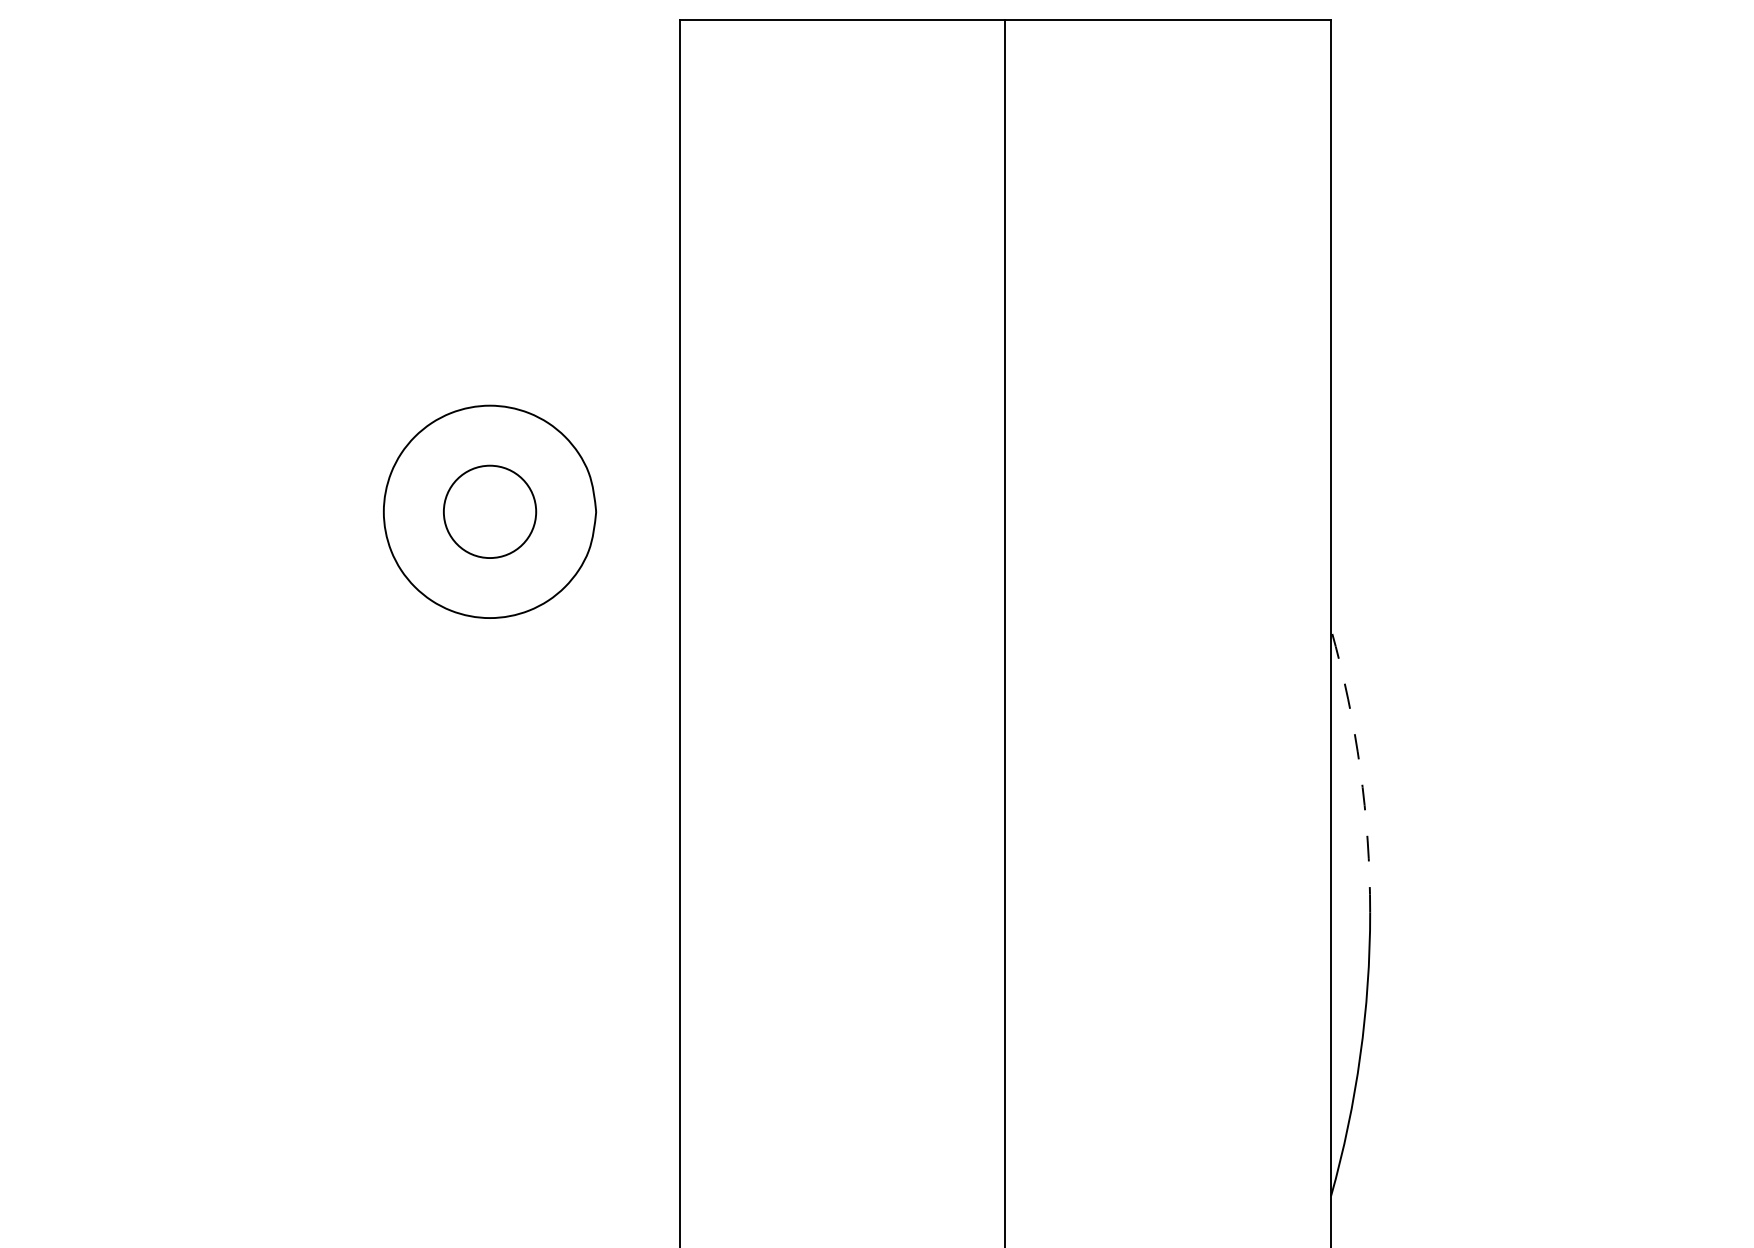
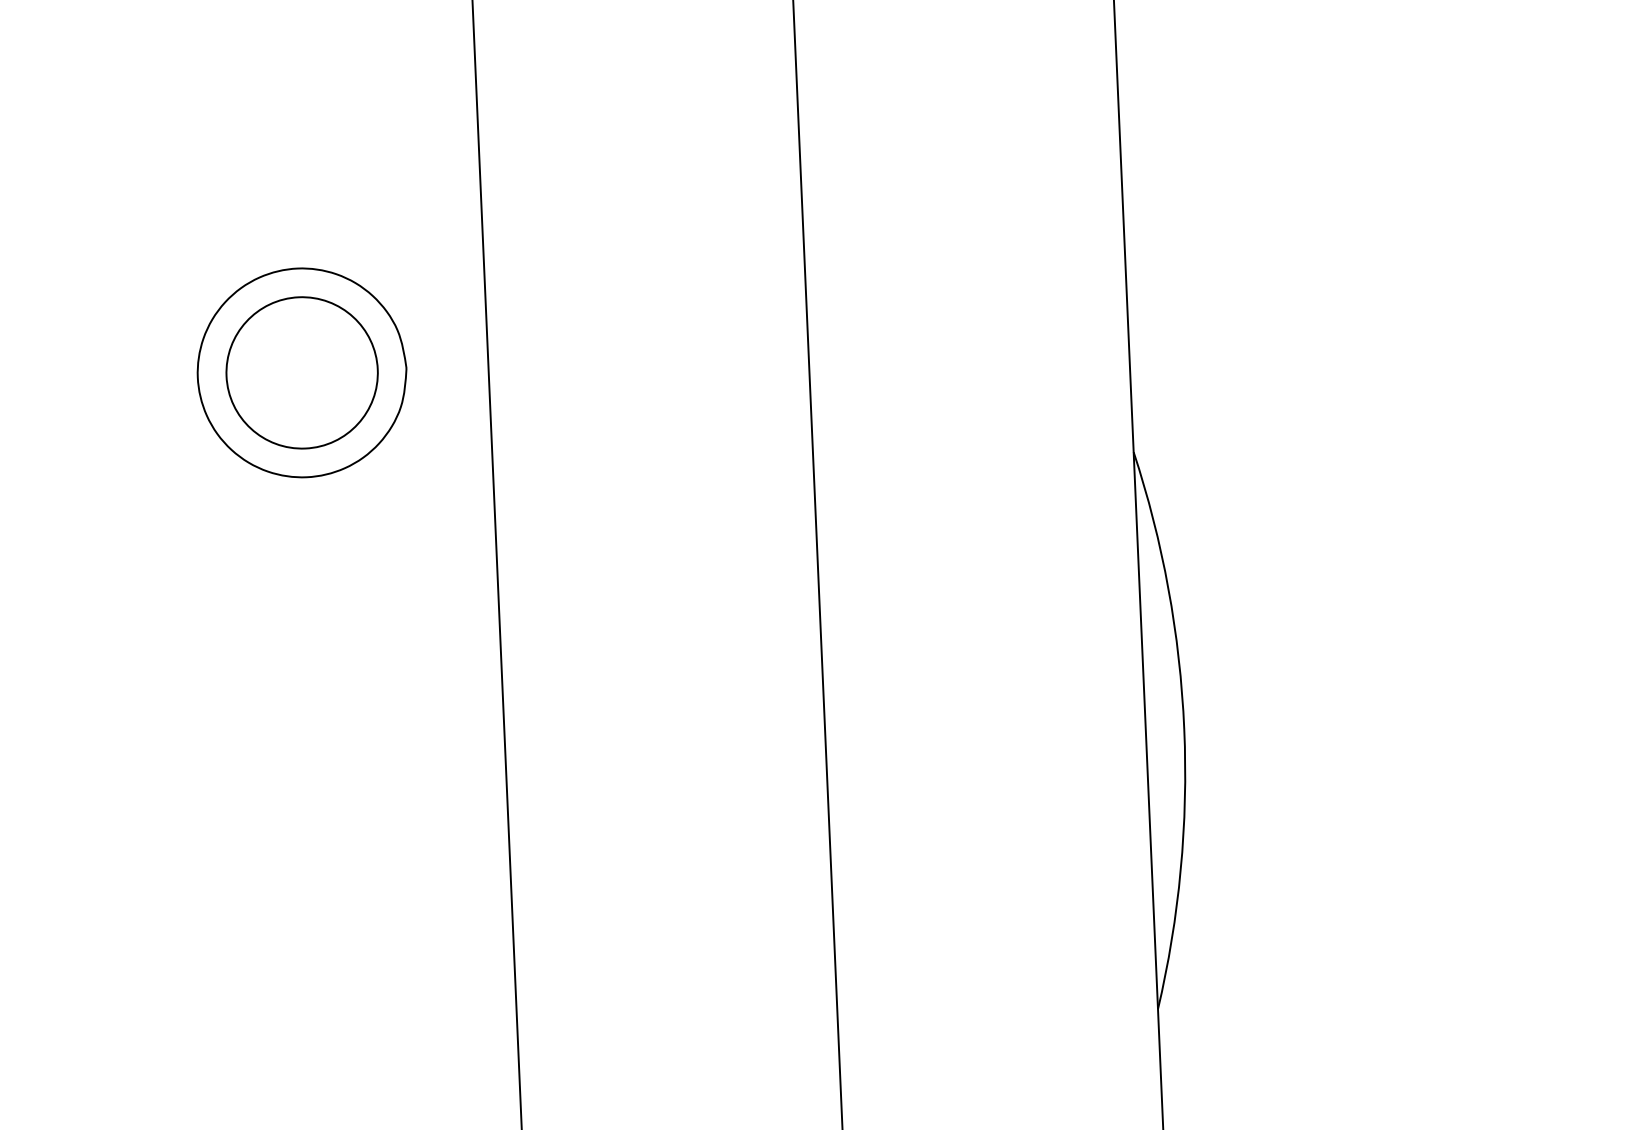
circle: (489, 511) -> (301, 372), size x1.67
arc: (1360, 769) -> (1168, 588), dashed -> solid

